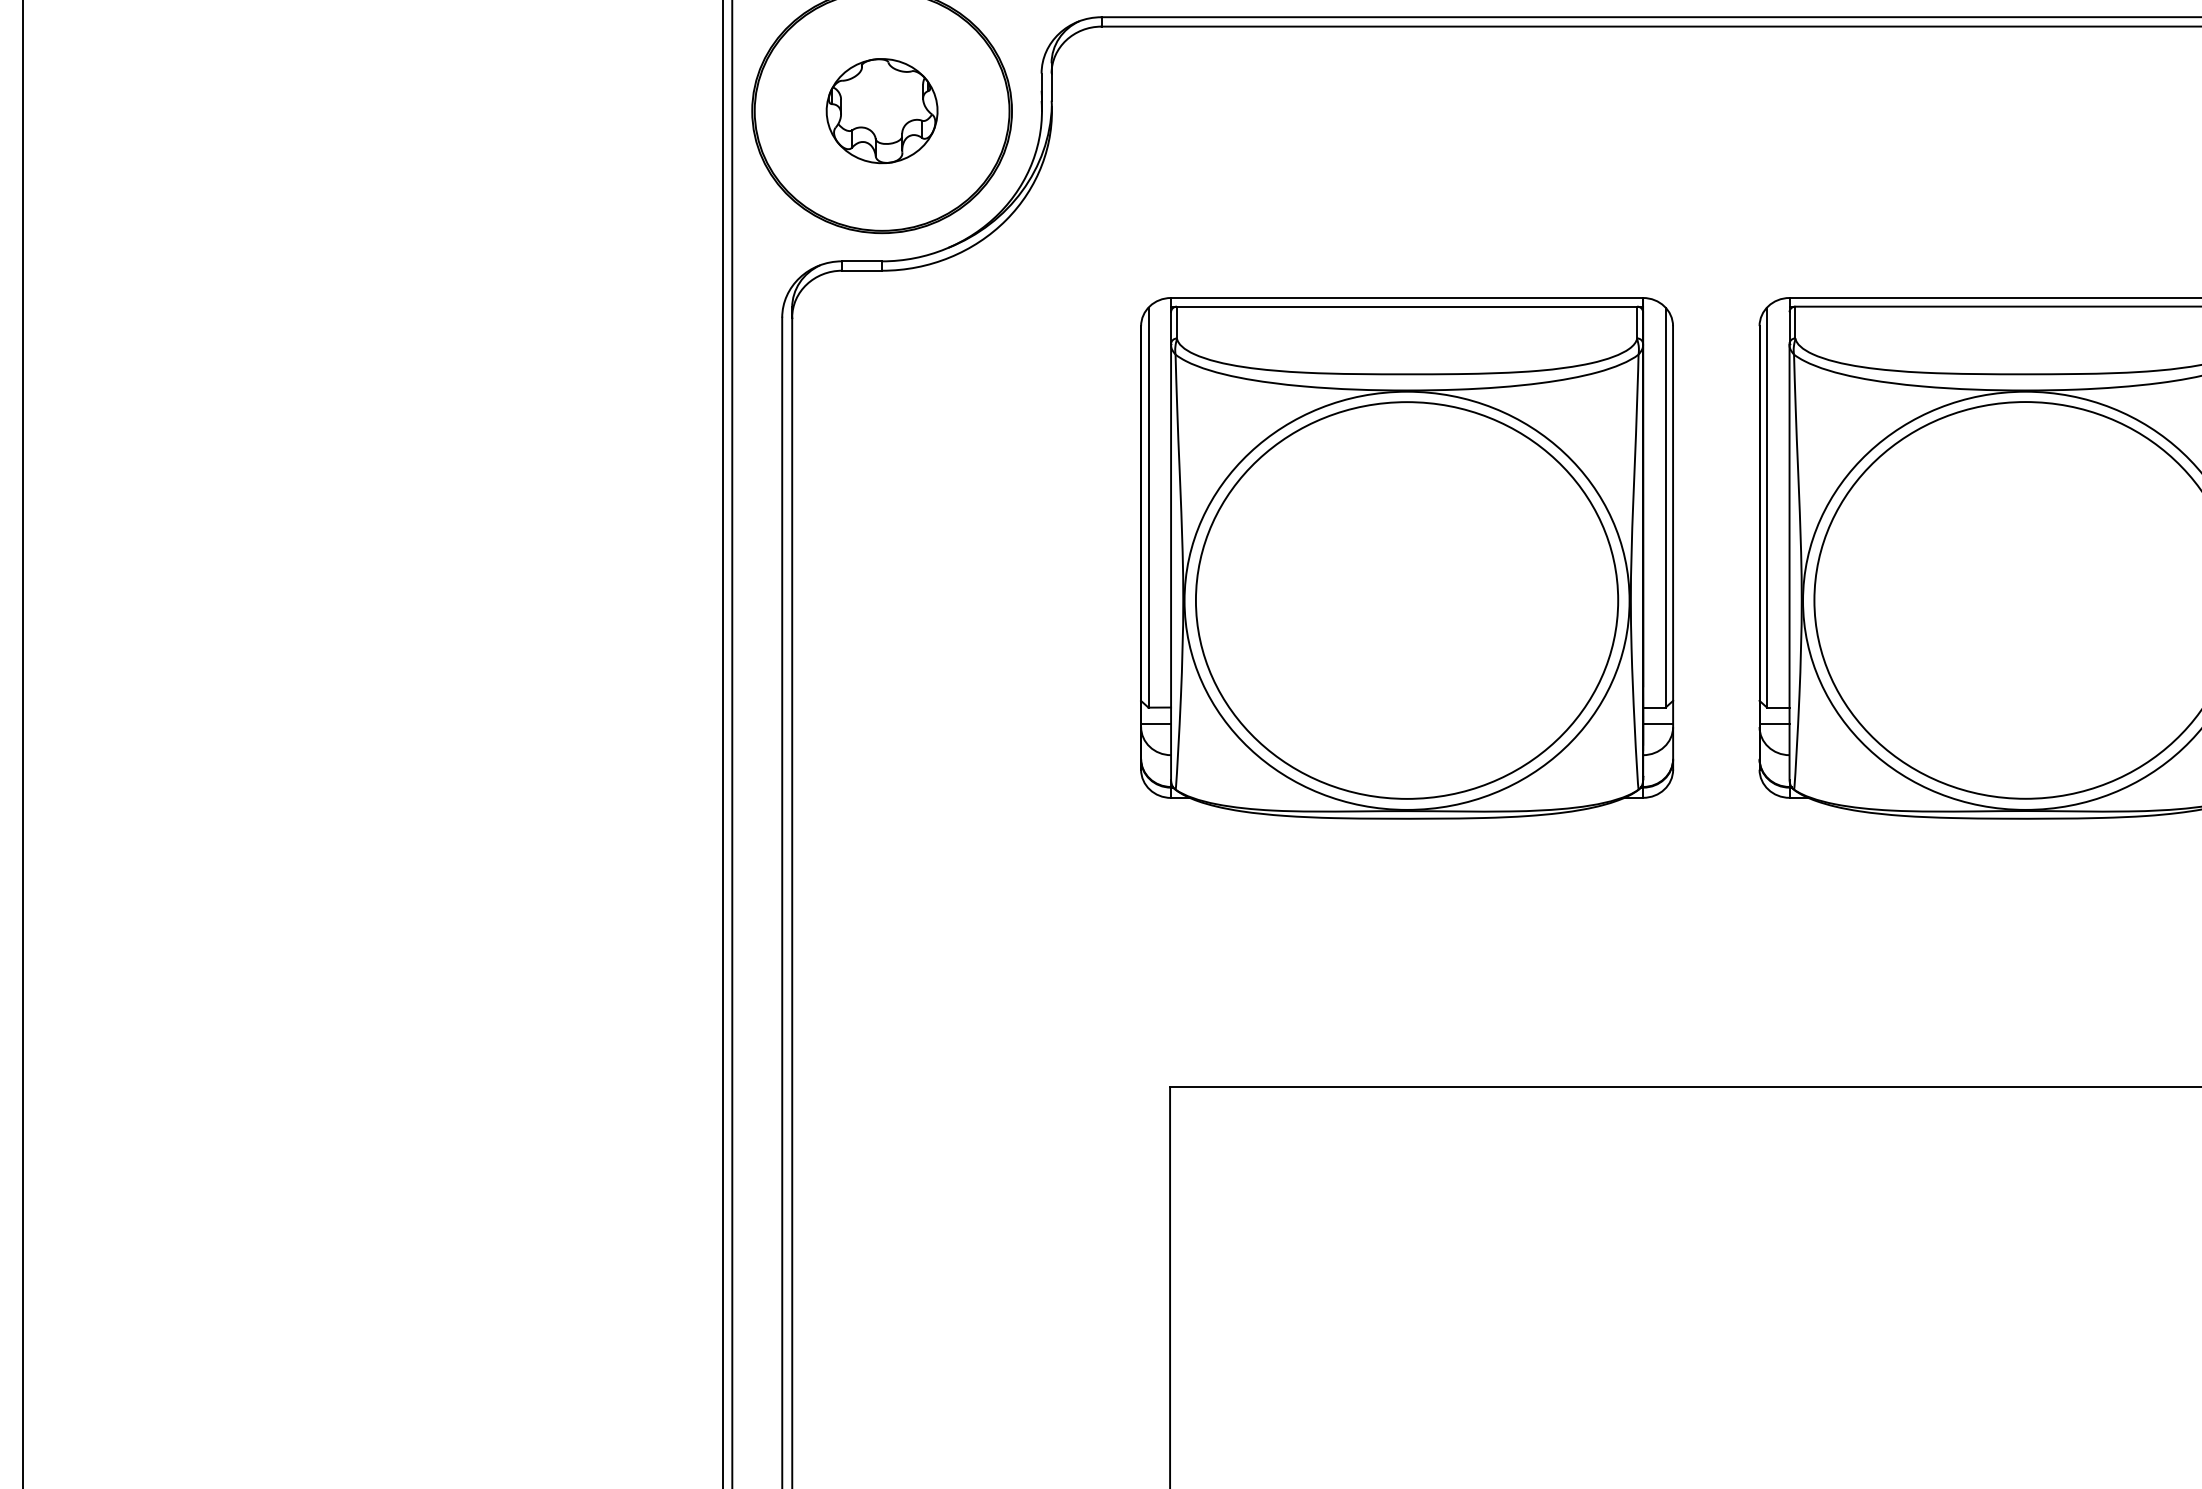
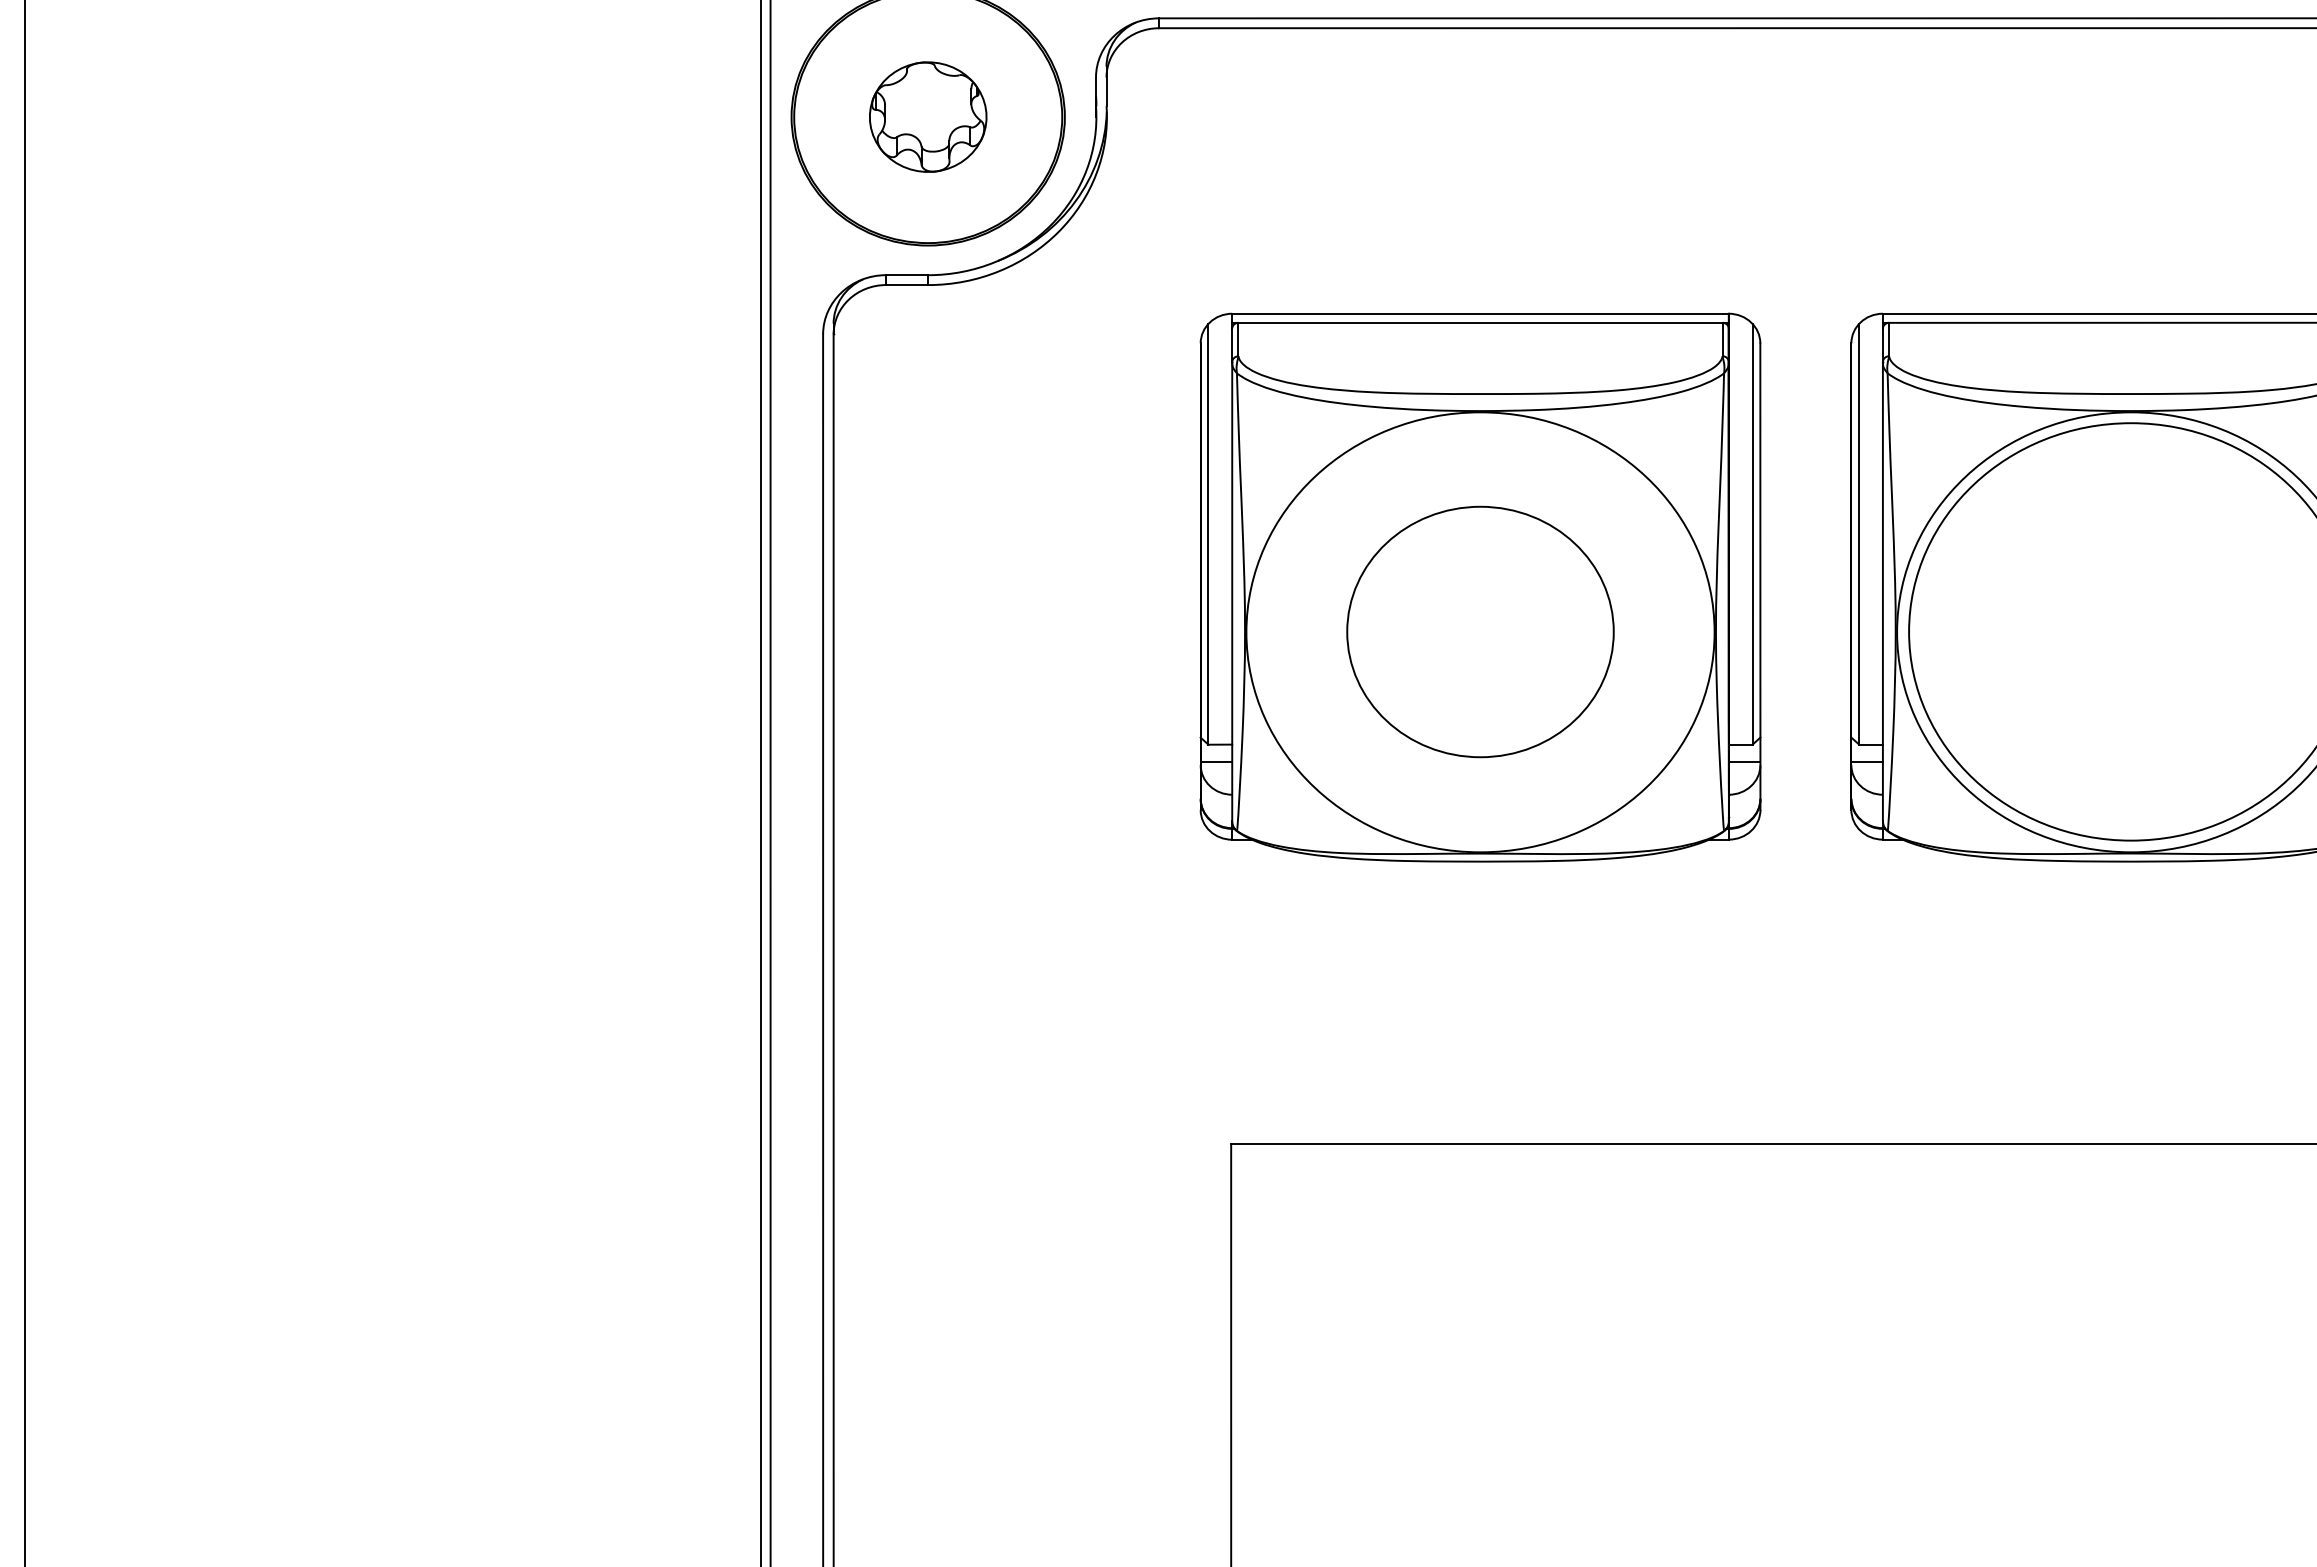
part: (1407, 600) -> (1480, 631), size x0.6

